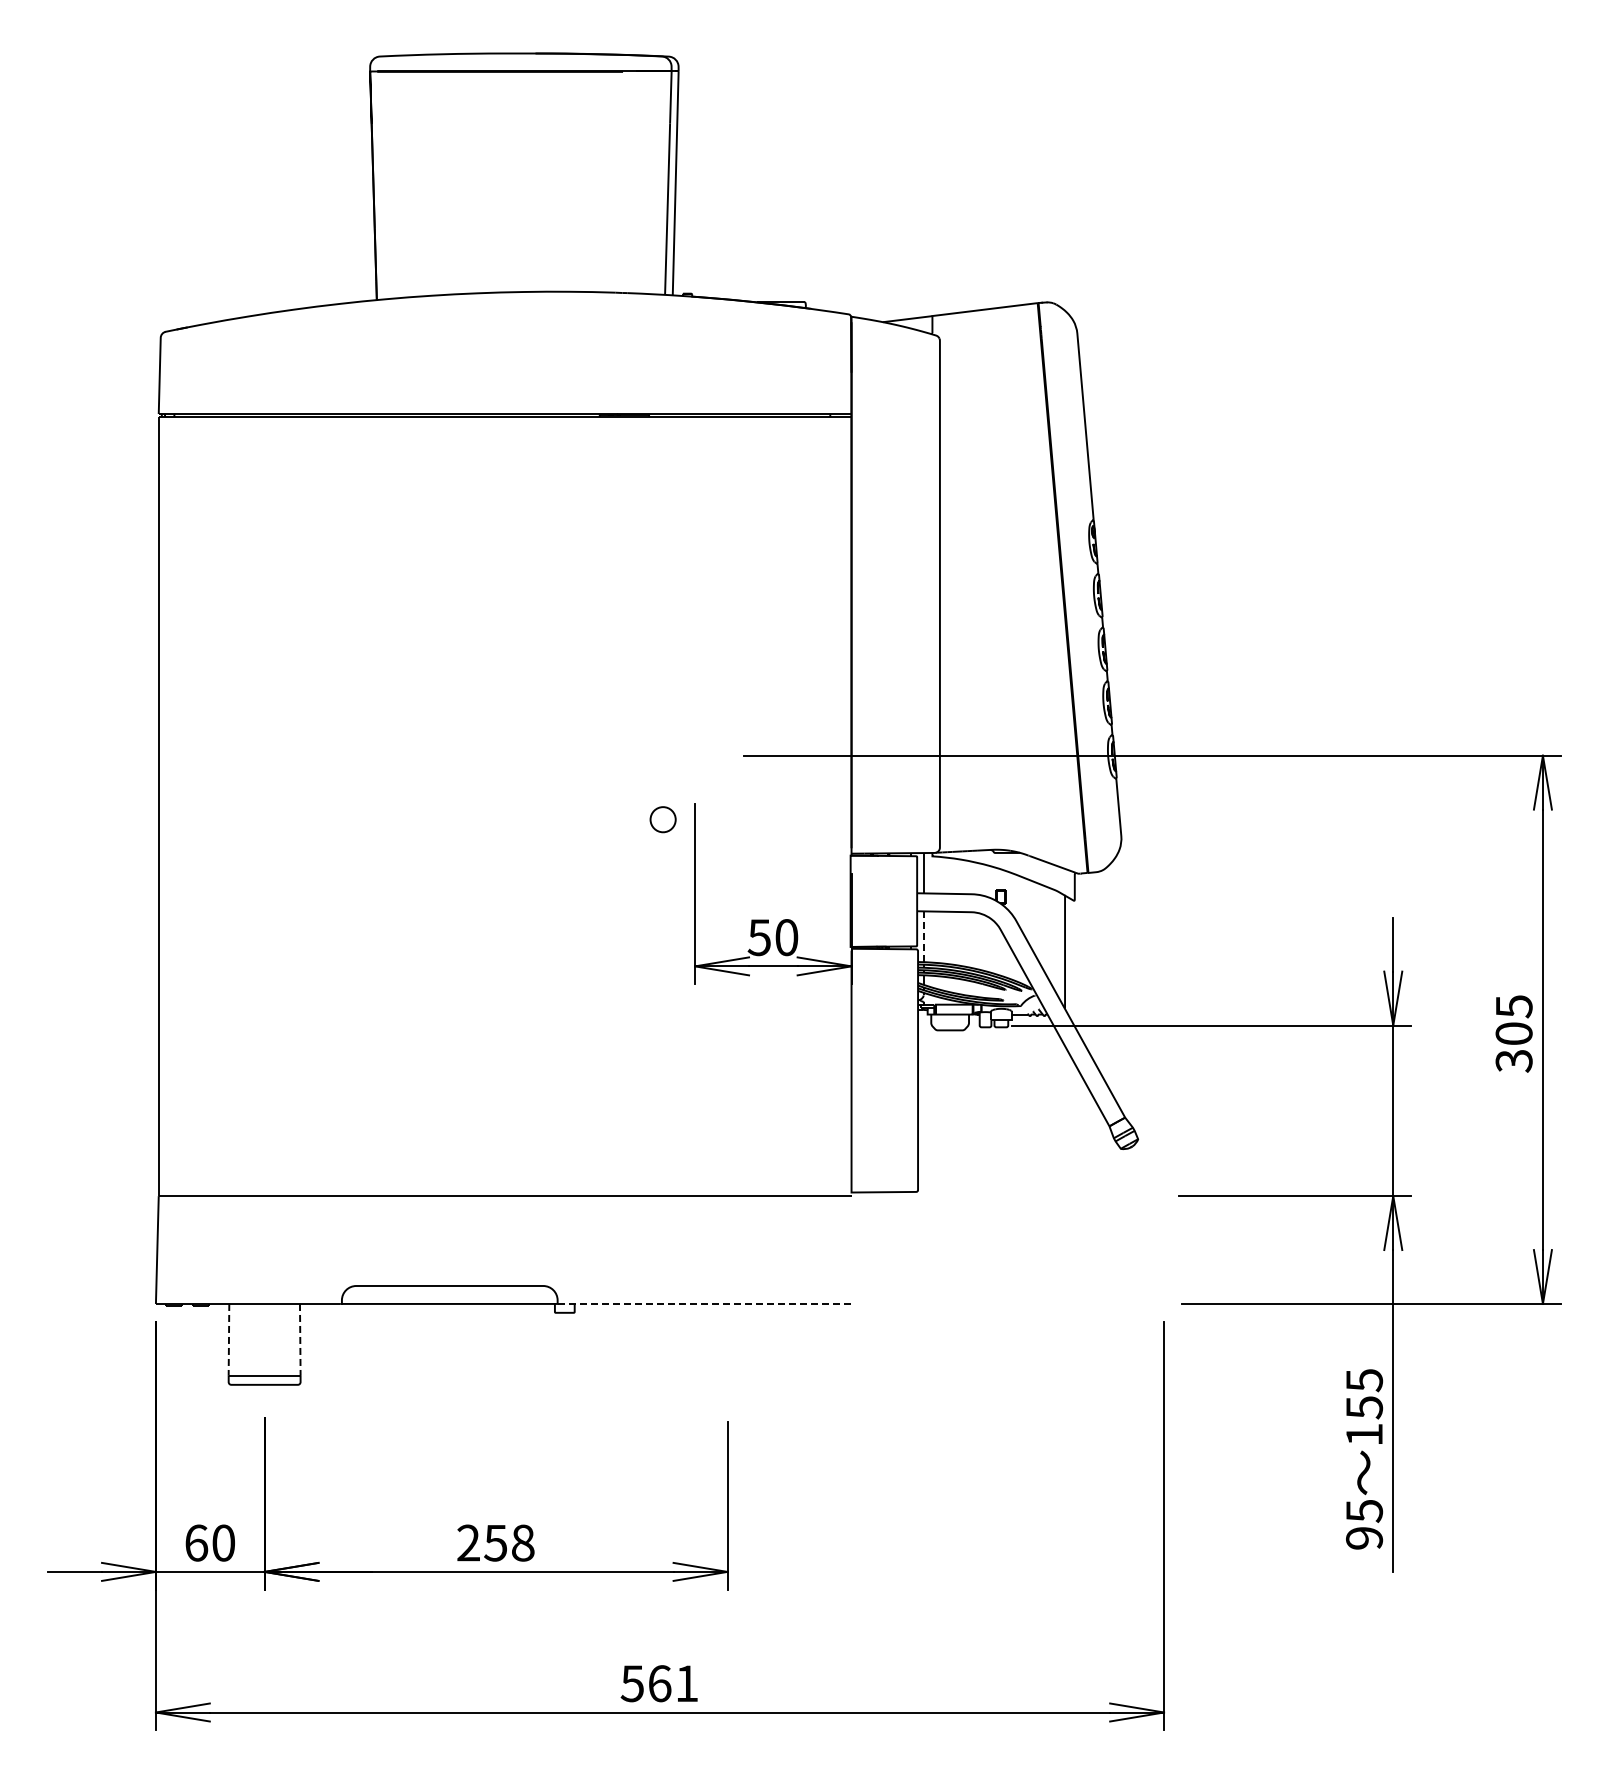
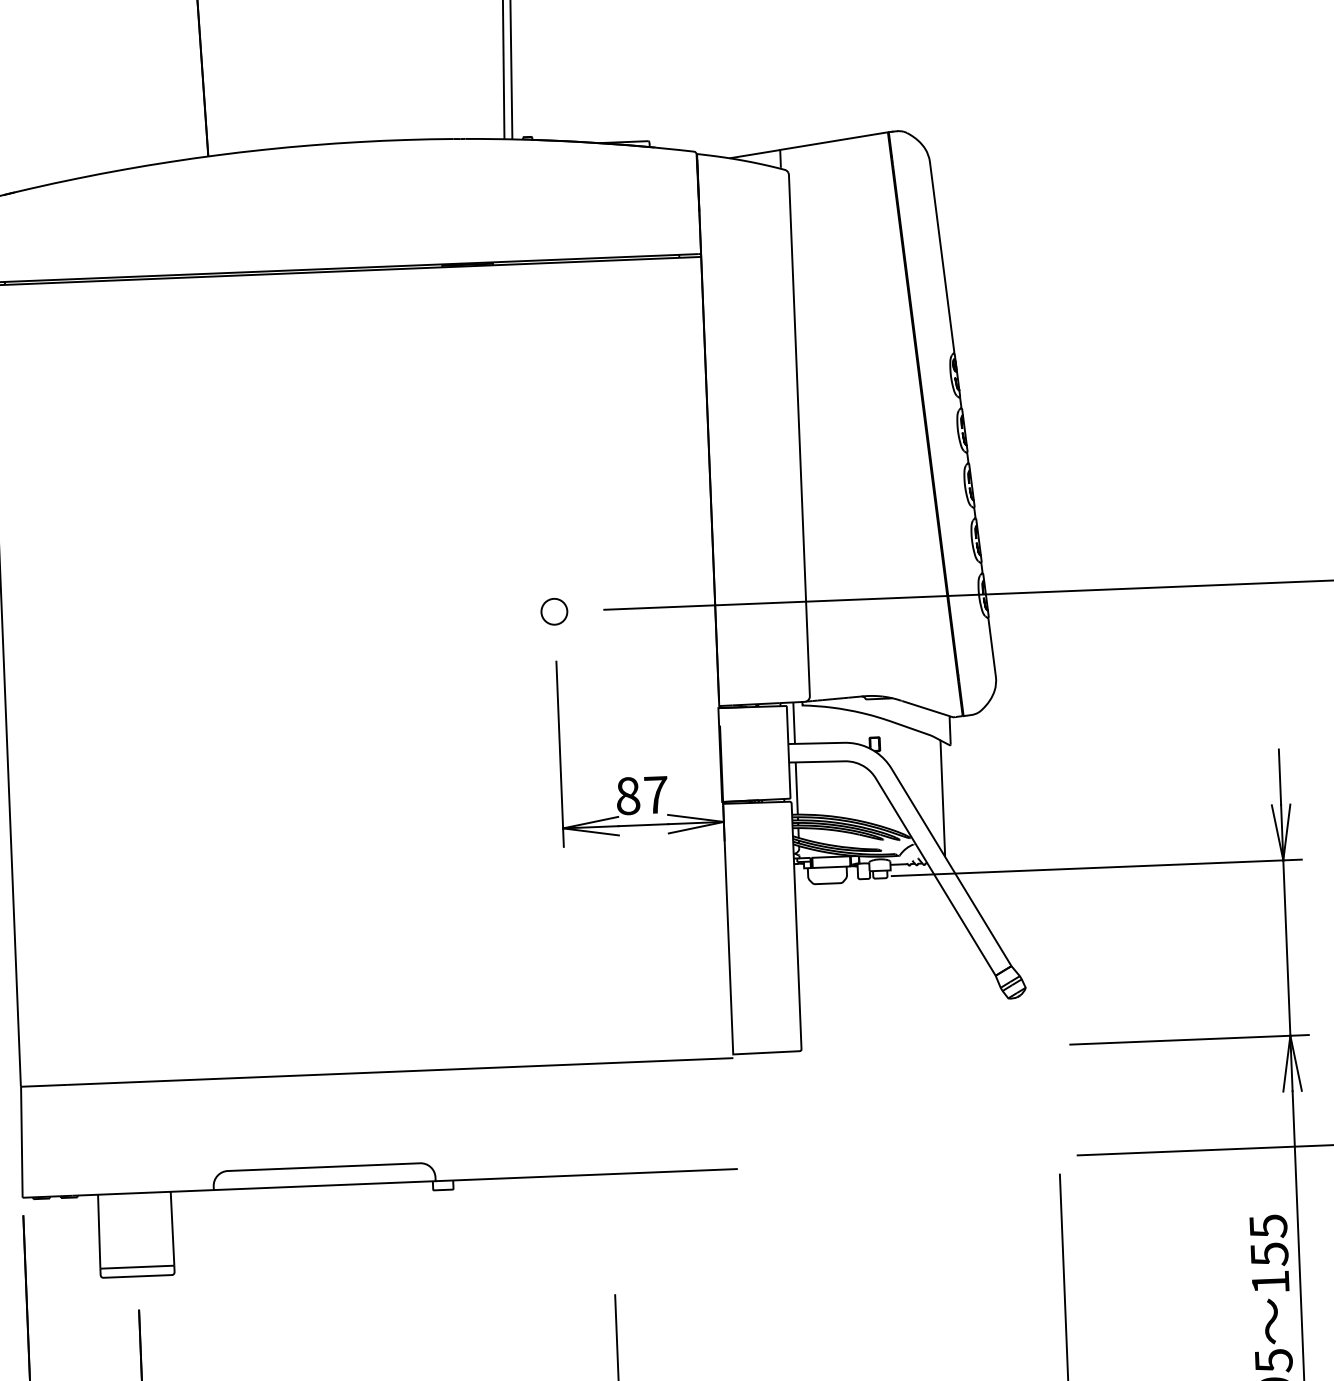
part: (662, 819) -> (553, 611), moved
text: (772, 937) -> (641, 795), 50 -> 87
line: (923, 937) -> (796, 789), dashed -> solid
line: (703, 1303) -> (585, 1174), dashed -> solid
line: (228, 1339) -> (98, 1231), dashed -> solid
line: (300, 1339) -> (172, 1228), dashed -> solid

